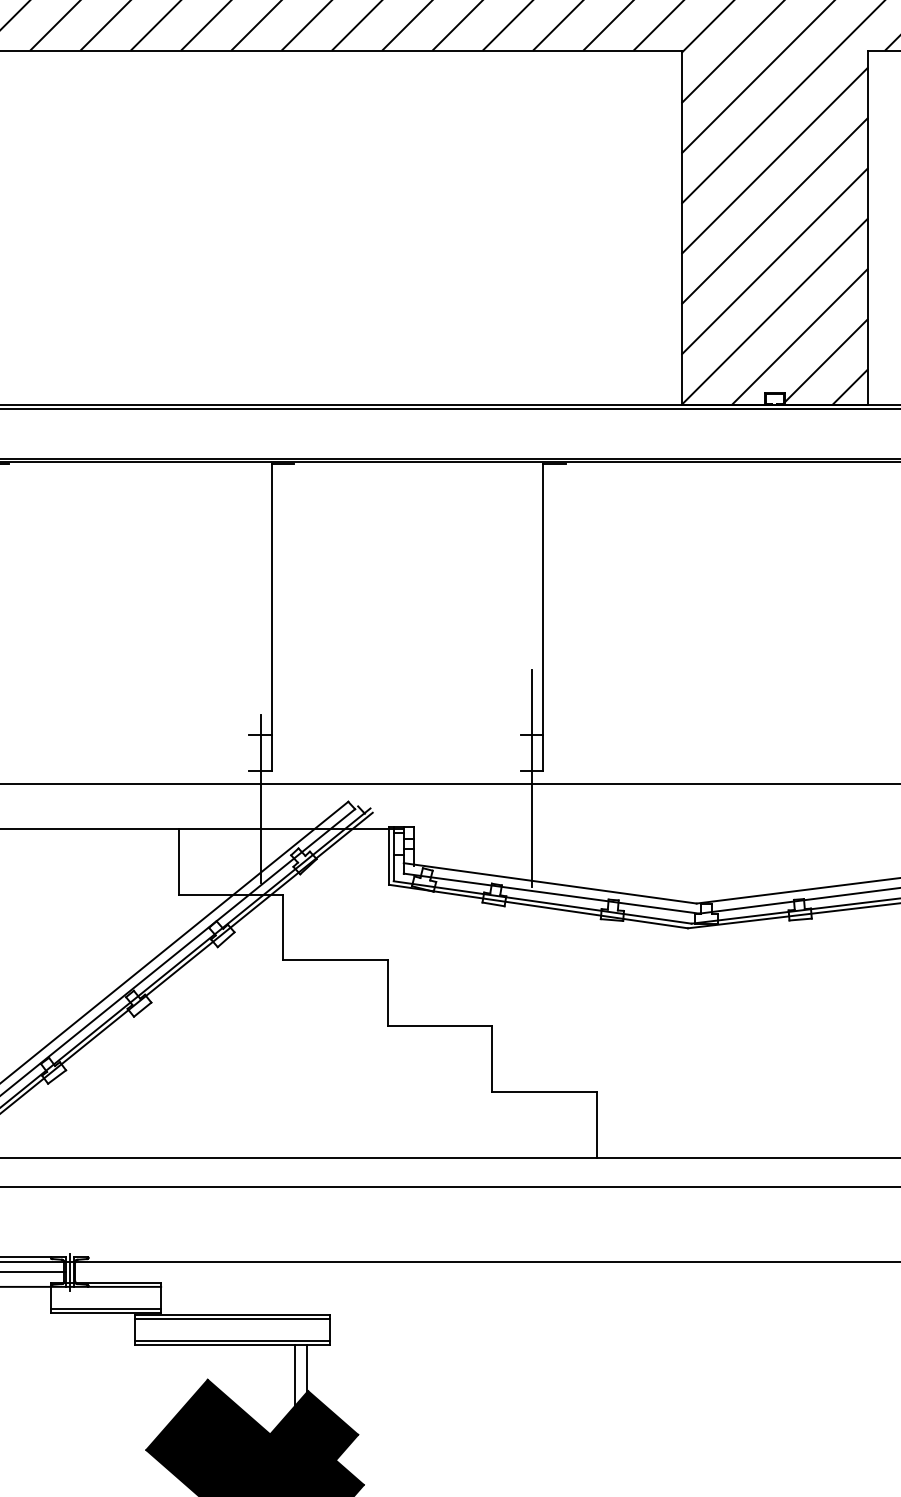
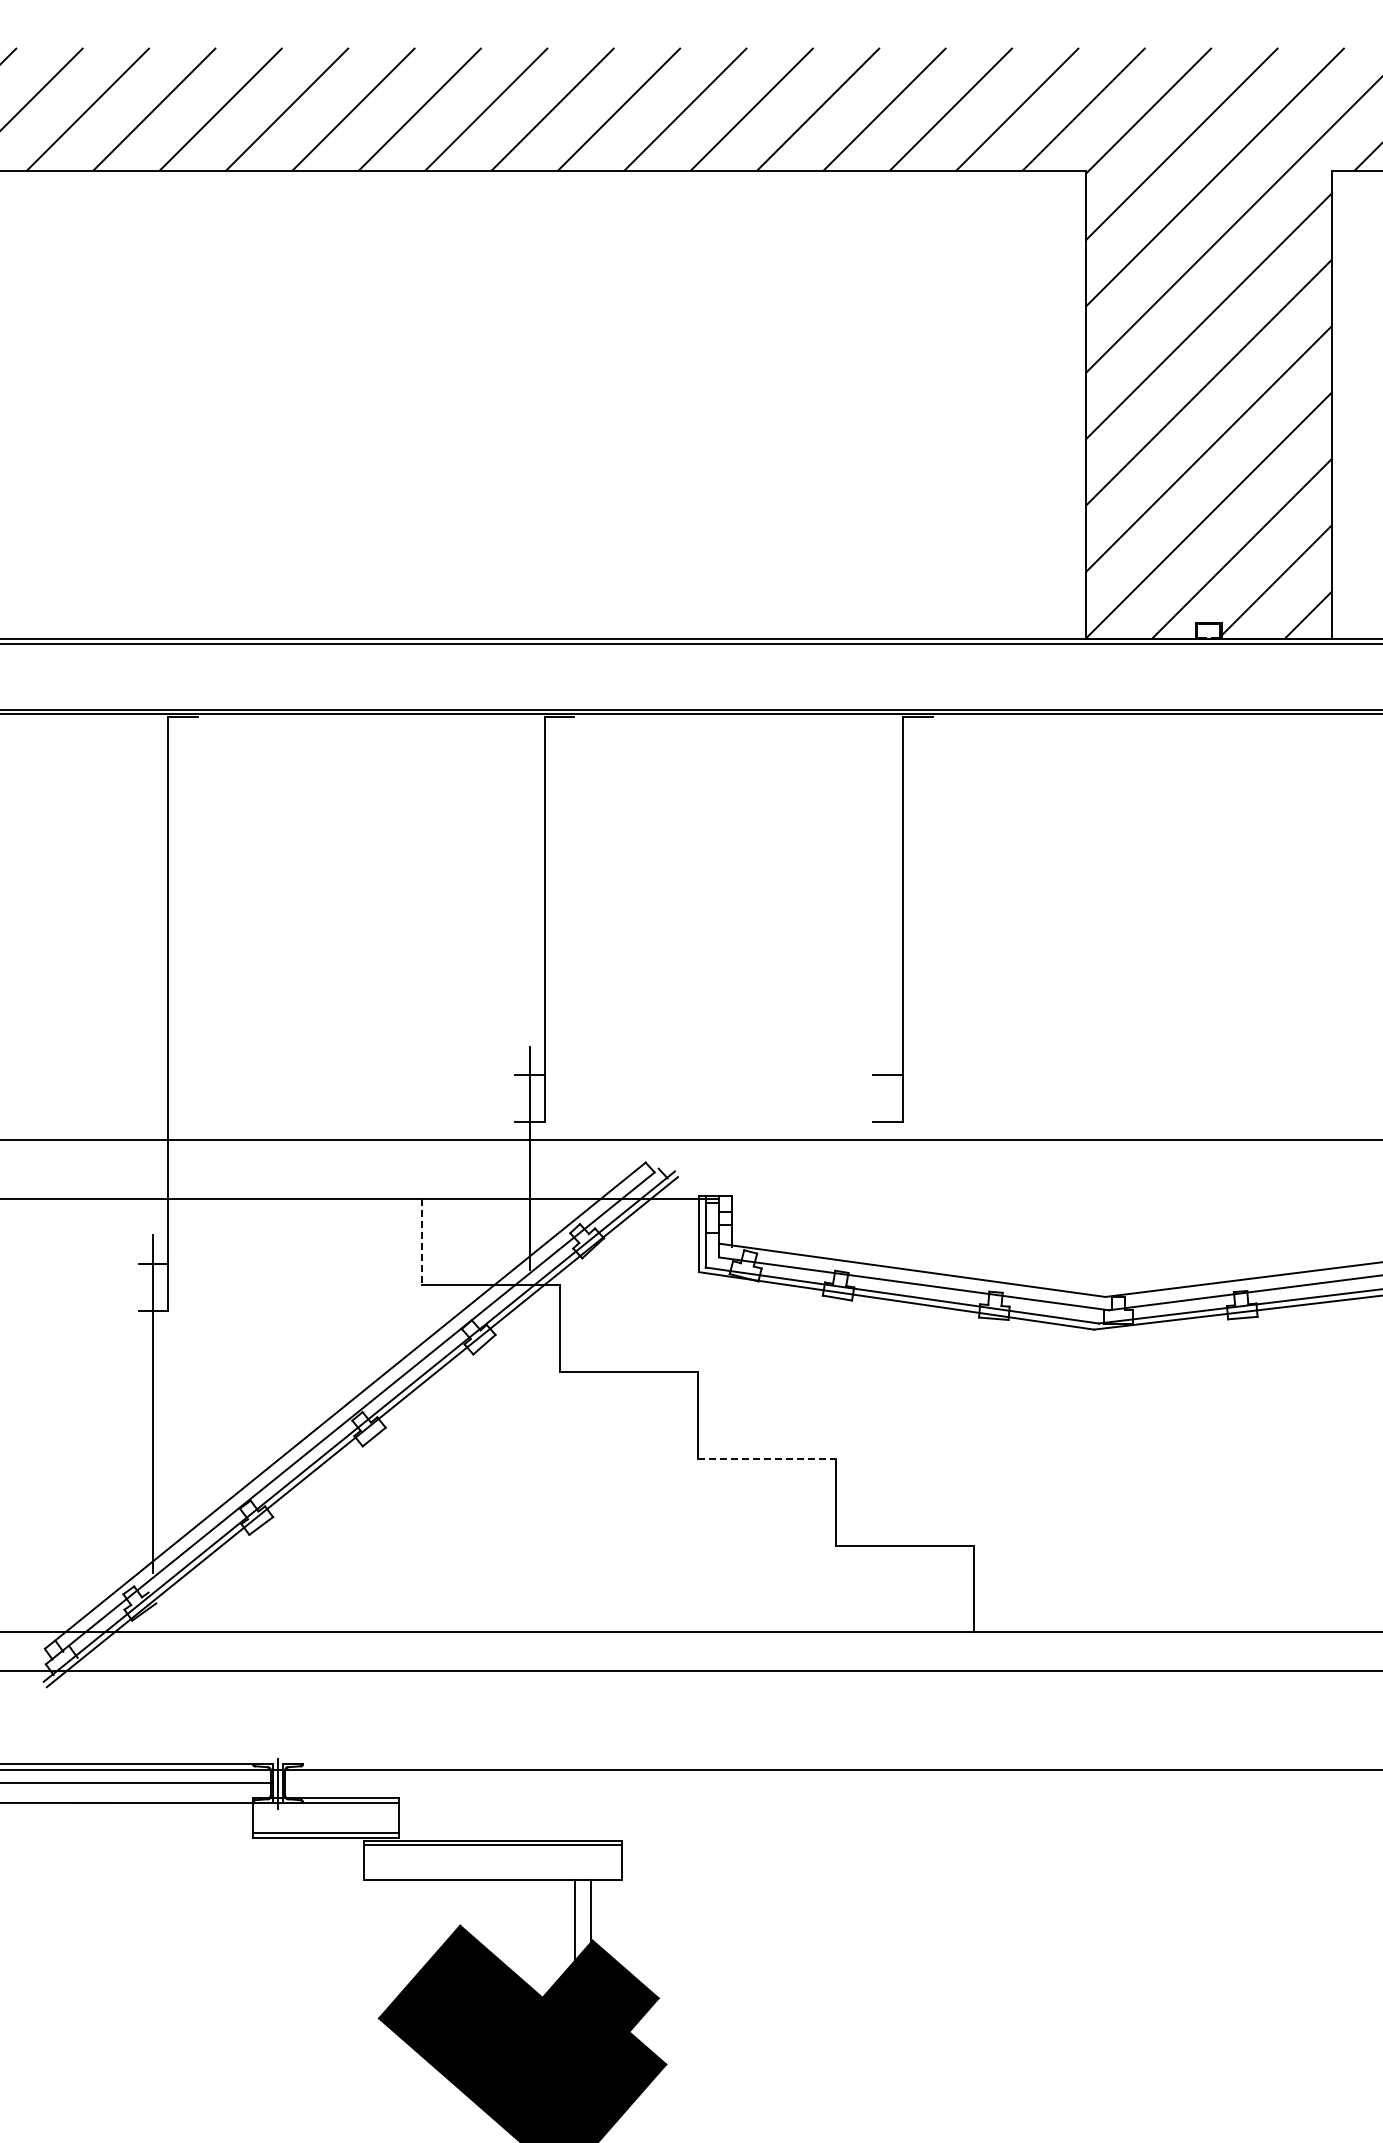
line: (532, 778) -> (888, 1131), removed
line: (179, 862) -> (422, 1242), solid -> dashed
line: (439, 1025) -> (766, 1458), solid -> dashed
line: (232, 1341) -> (492, 1875), removed

